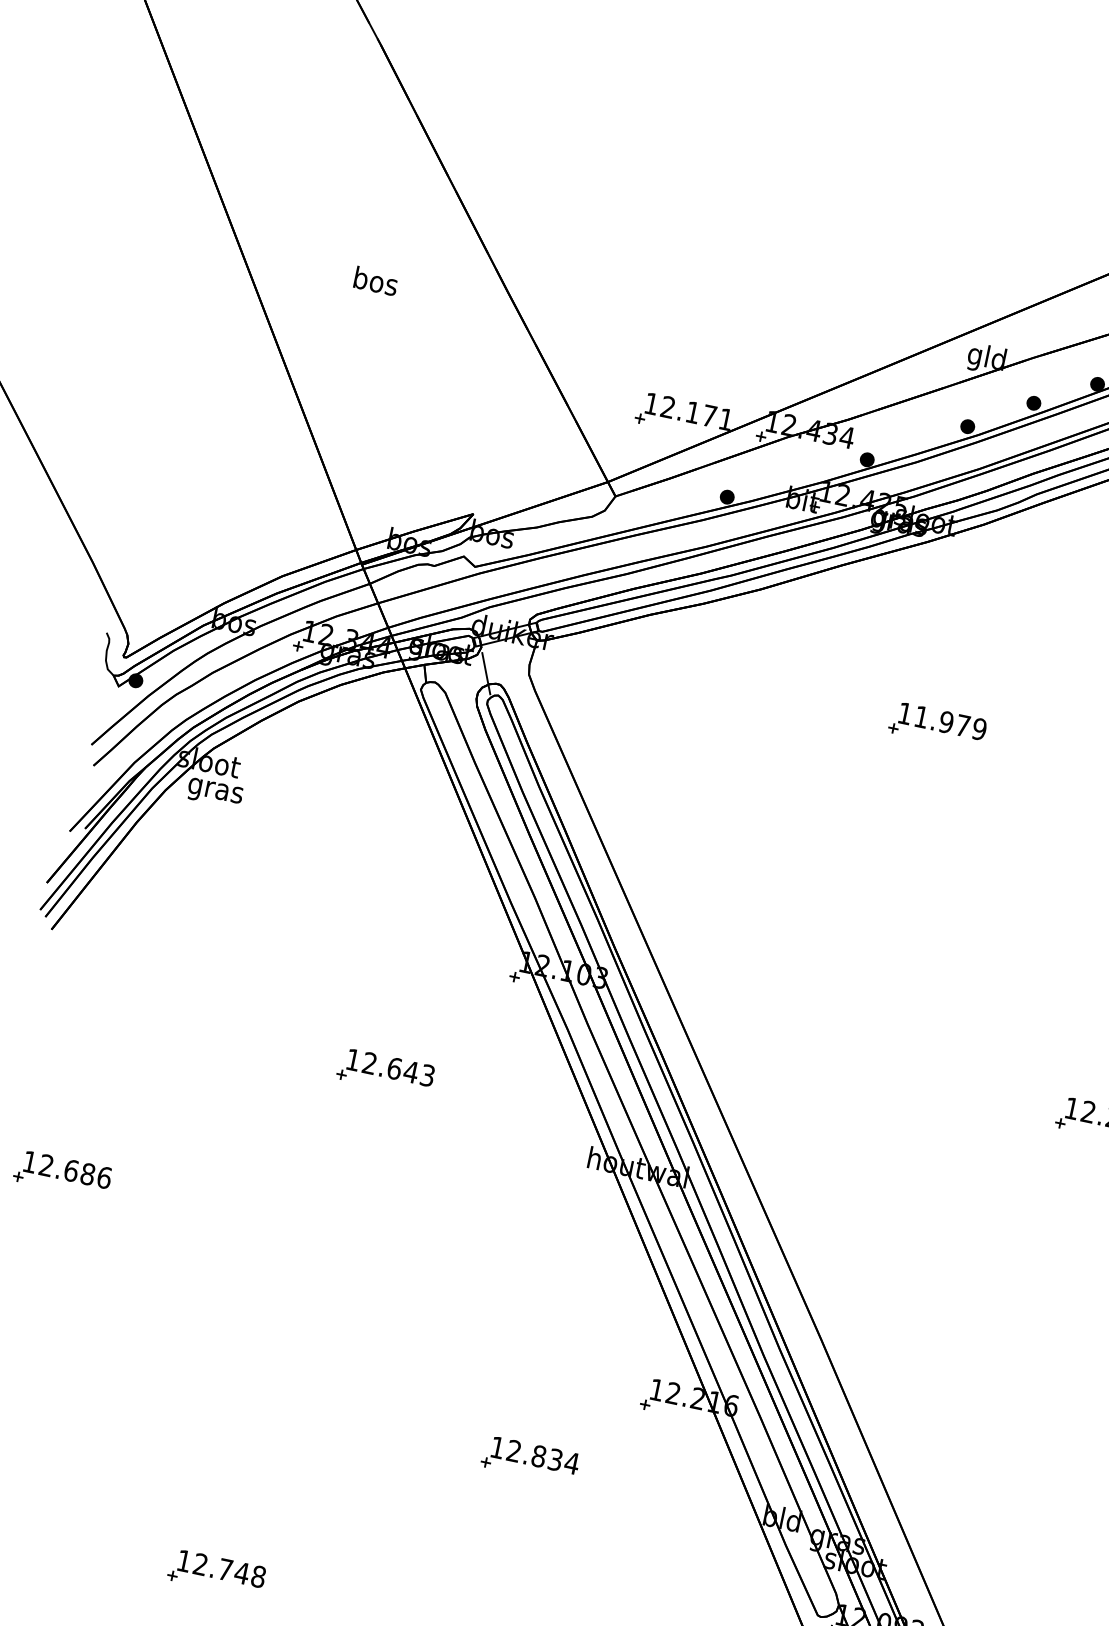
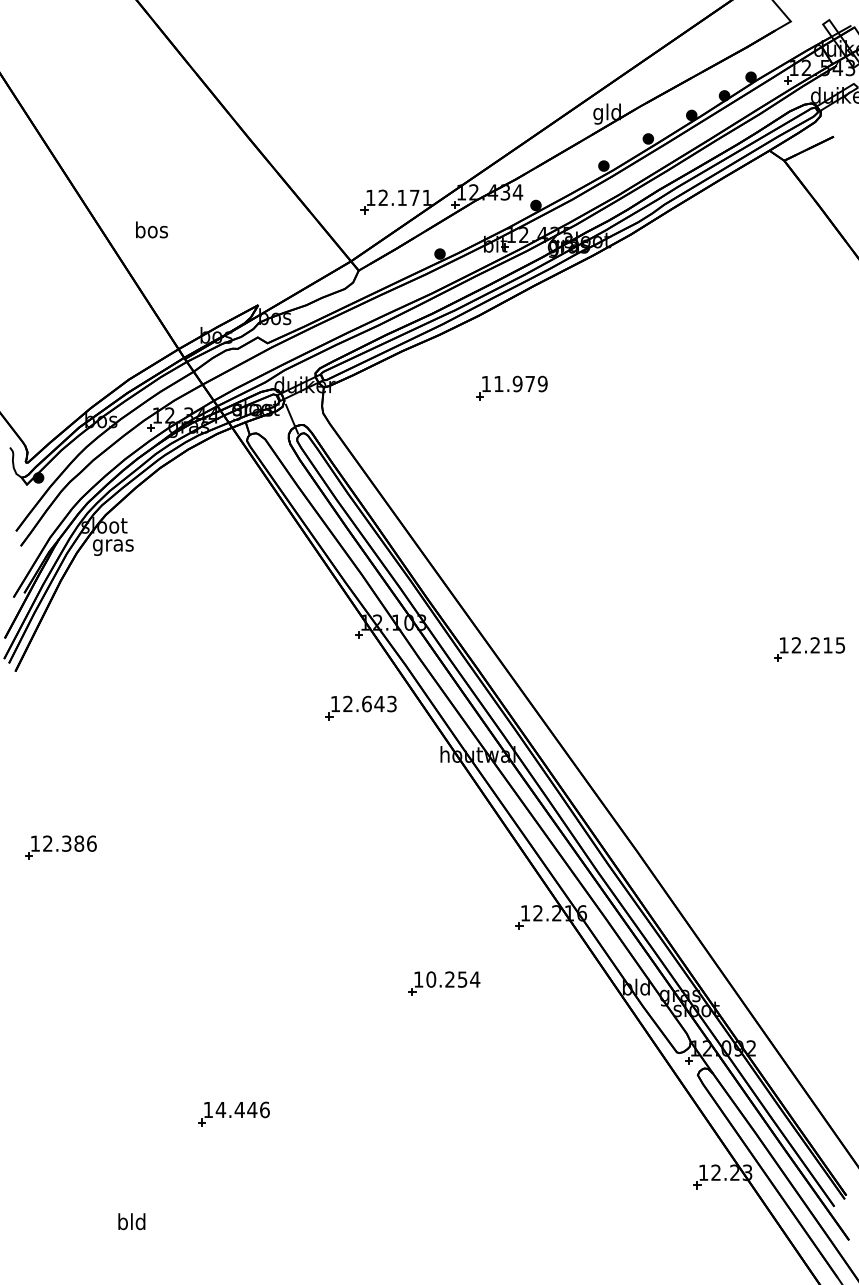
text: (375, 280) -> (151, 229), moved
part: (937, 725) -> (511, 387), moved
part: (385, 1071) -> (360, 707), moved
text: (71, 1170) -> (66, 843), 12.686 -> 12.386
text: (534, 1455) -> (446, 979), 12.834 -> 10.254
text: (229, 1569) -> (242, 1109), 12.748 -> 14.446

